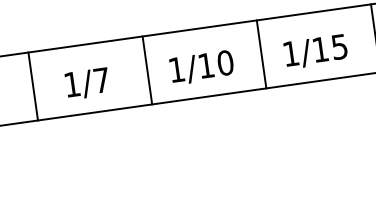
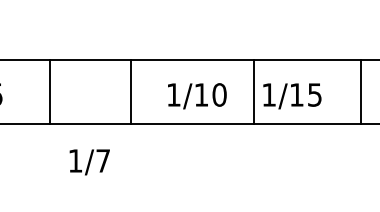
text: (316, 51) -> (292, 96), moved
line: (147, 70) -> (130, 91), moved
text: (87, 84) -> (89, 162), moved
line: (33, 86) -> (50, 91), moved

